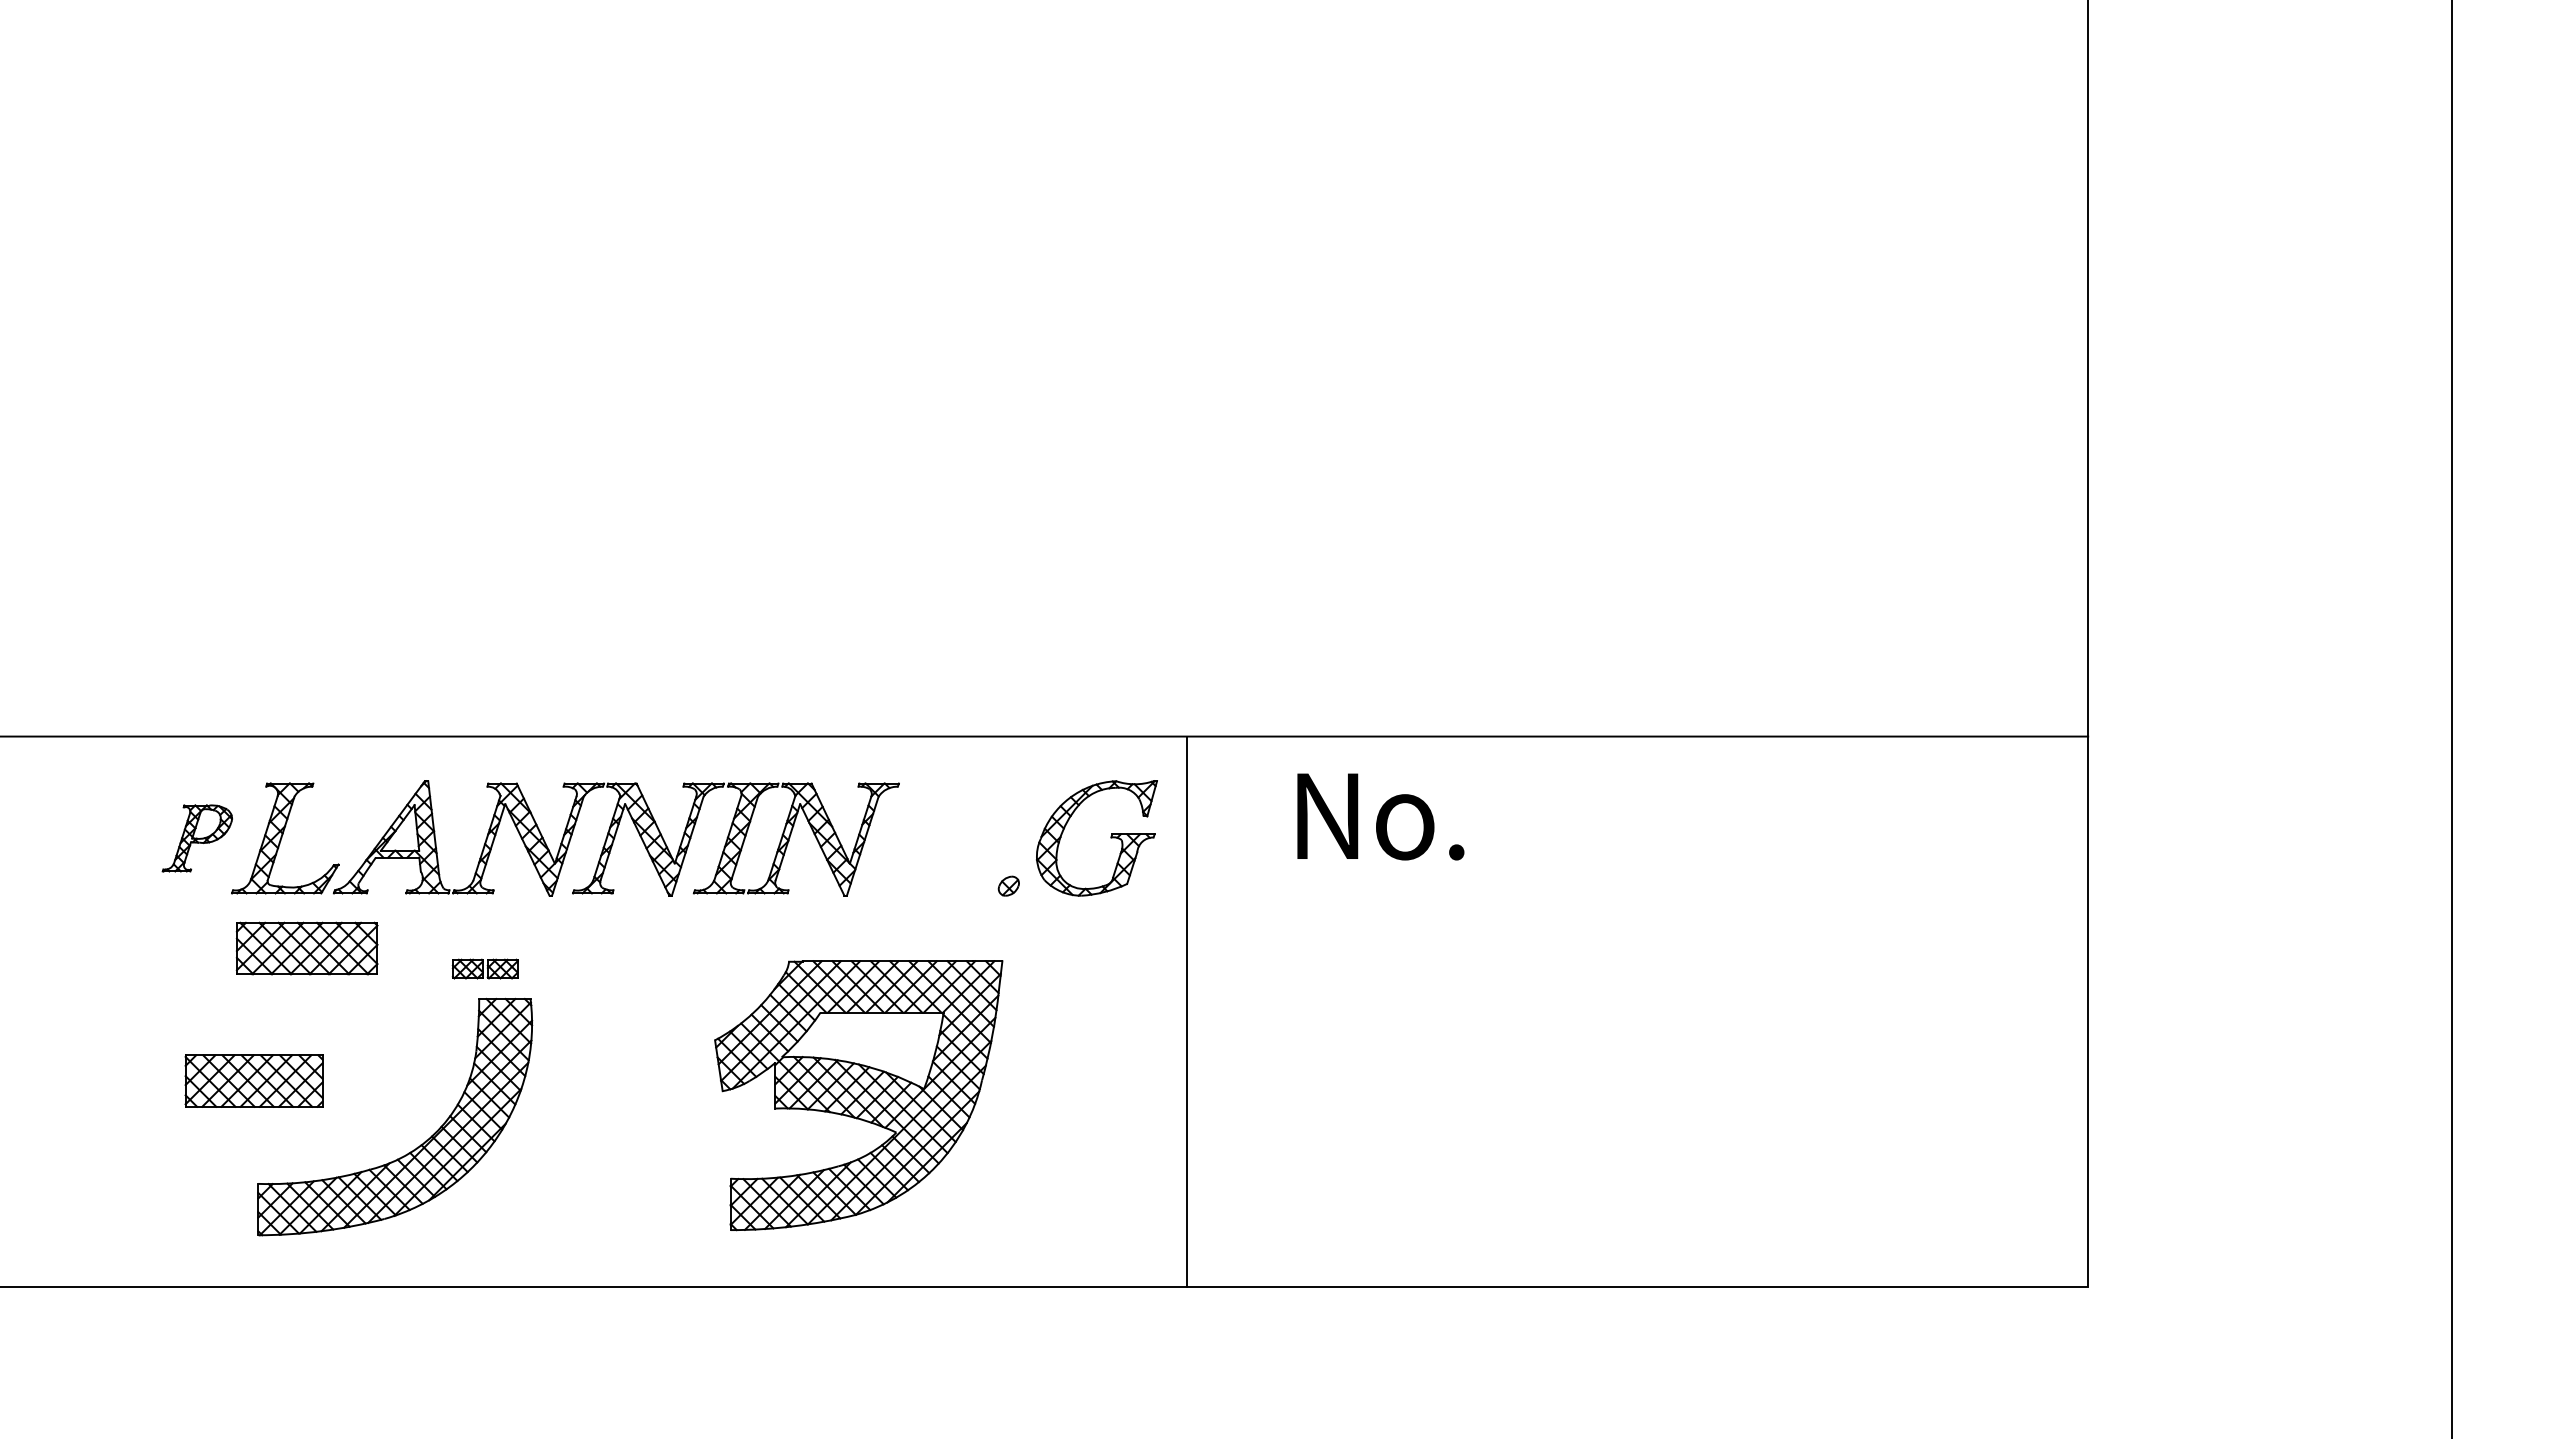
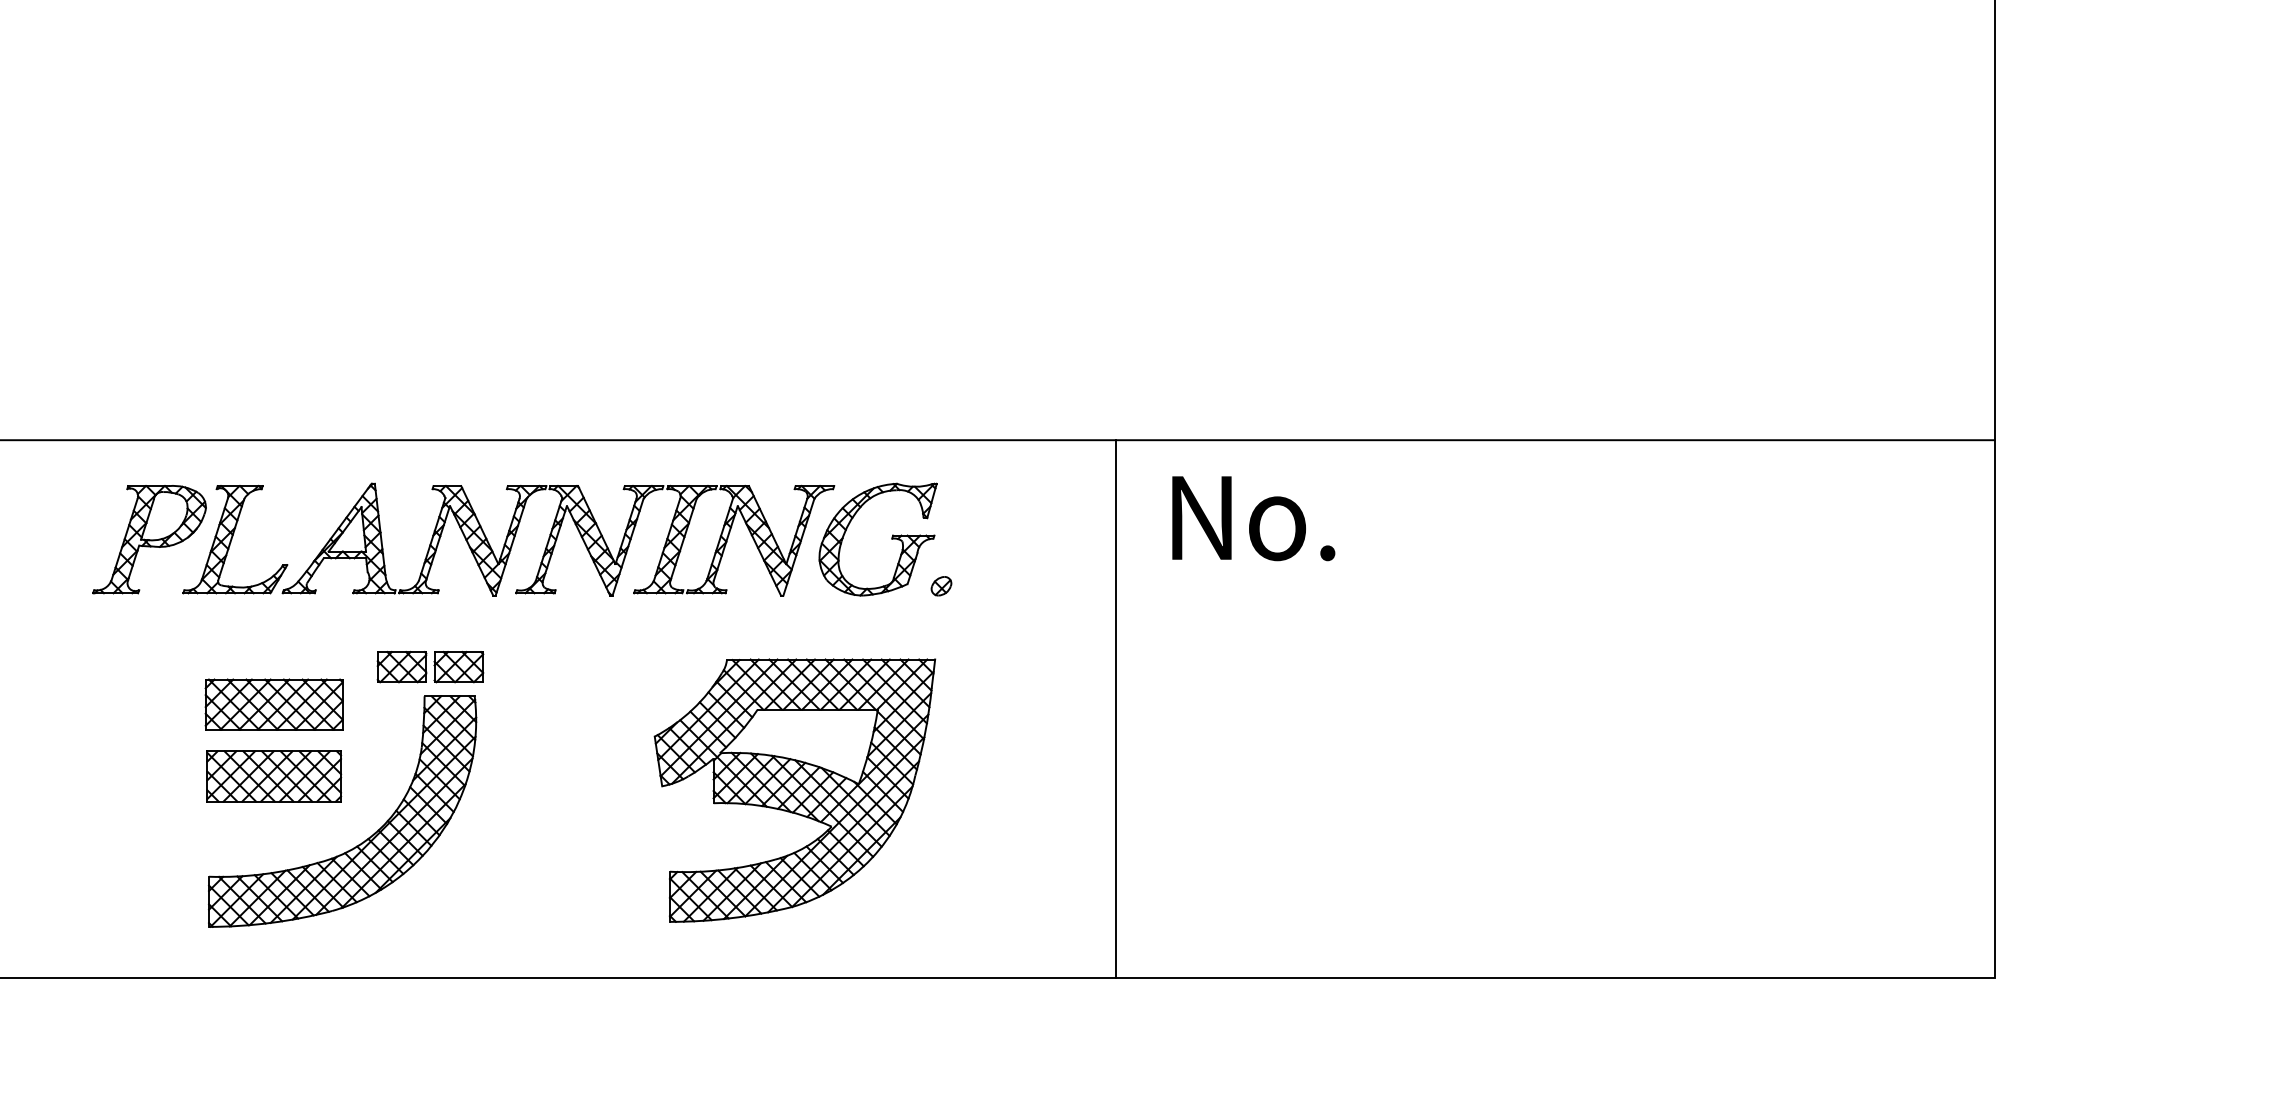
text: (1380, 816) -> (1253, 518), moved
part: (197, 838) -> (149, 539), size x1.67
part: (1110, 838) -> (891, 539), moved
part: (306, 948) -> (273, 704), moved
part: (485, 968) -> (430, 666), size x1.67
part: (253, 1080) -> (273, 775), moved

